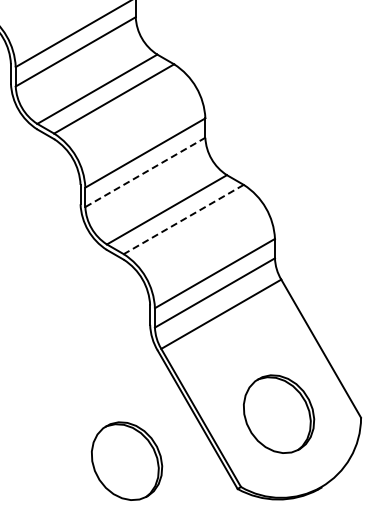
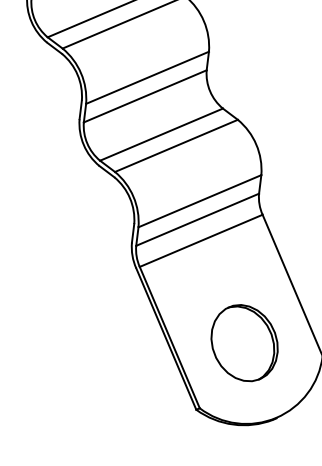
line: (145, 172) -> (145, 96), dashed -> solid
line: (183, 219) -> (176, 145), dashed -> solid
part: (127, 460) -> (94, 369), removed

